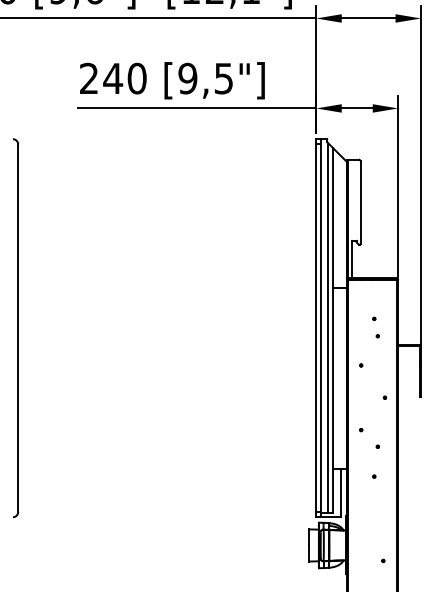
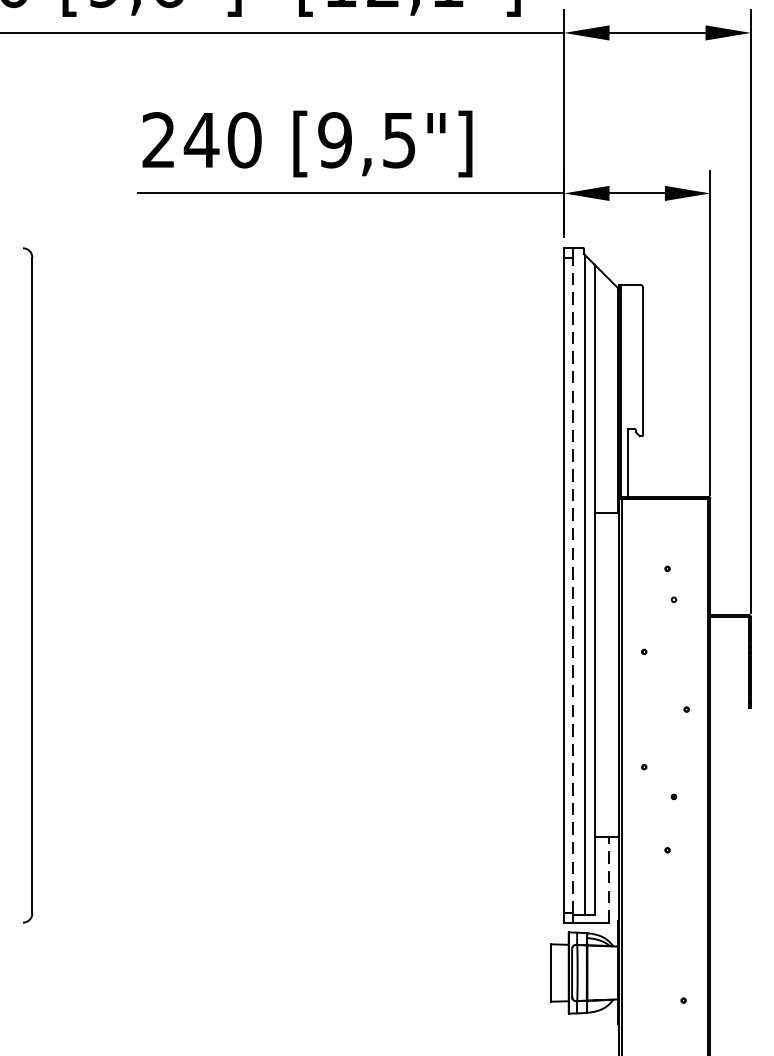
line: (320, 328) -> (571, 585), solid -> dashed
line: (341, 493) -> (609, 880), solid -> dashed

